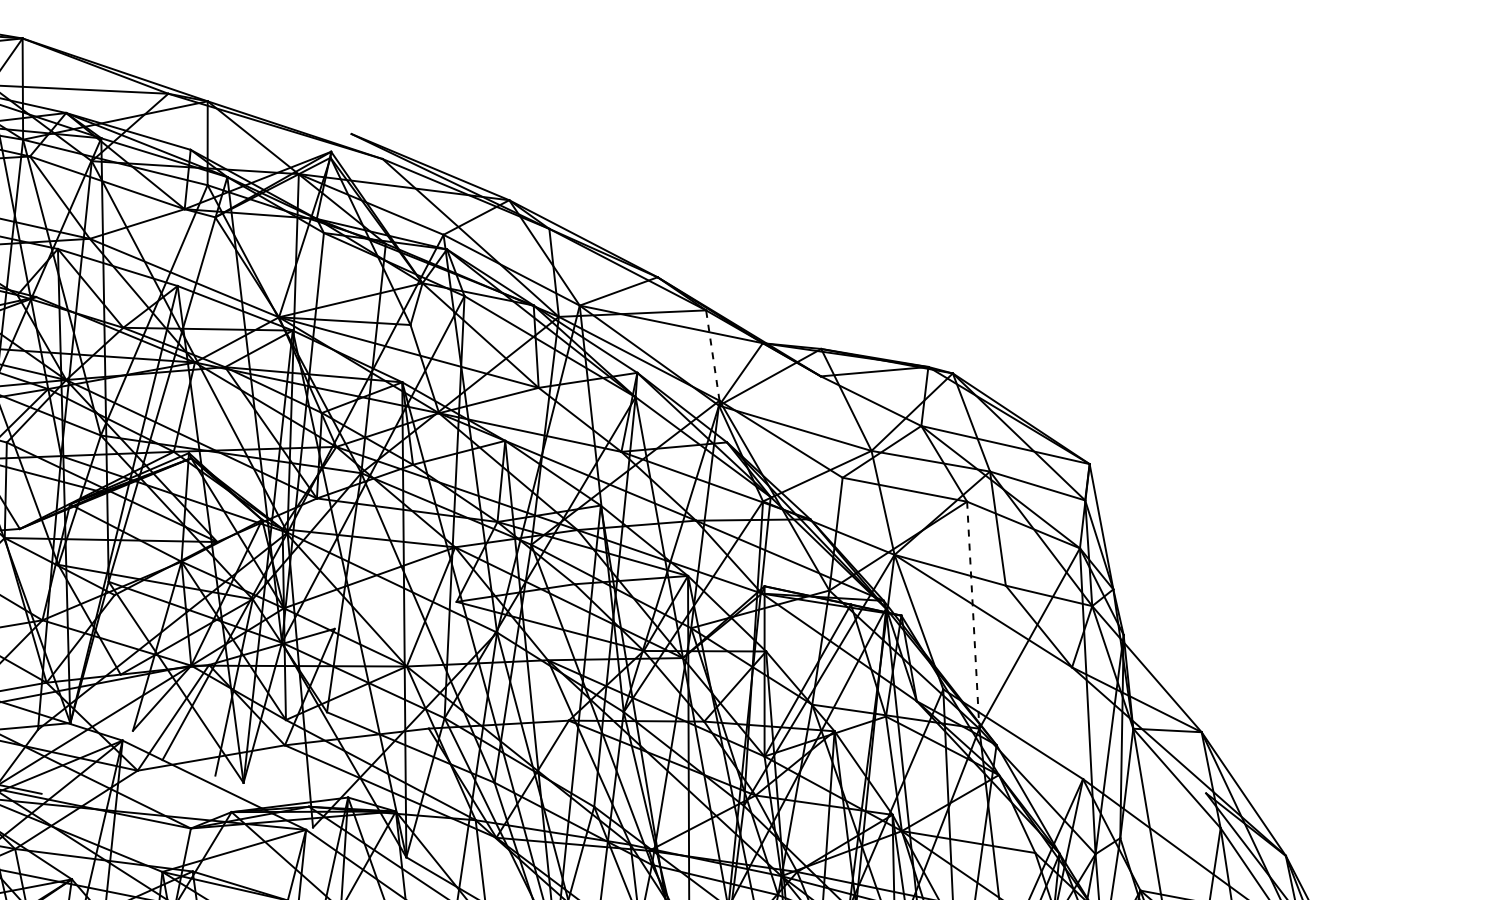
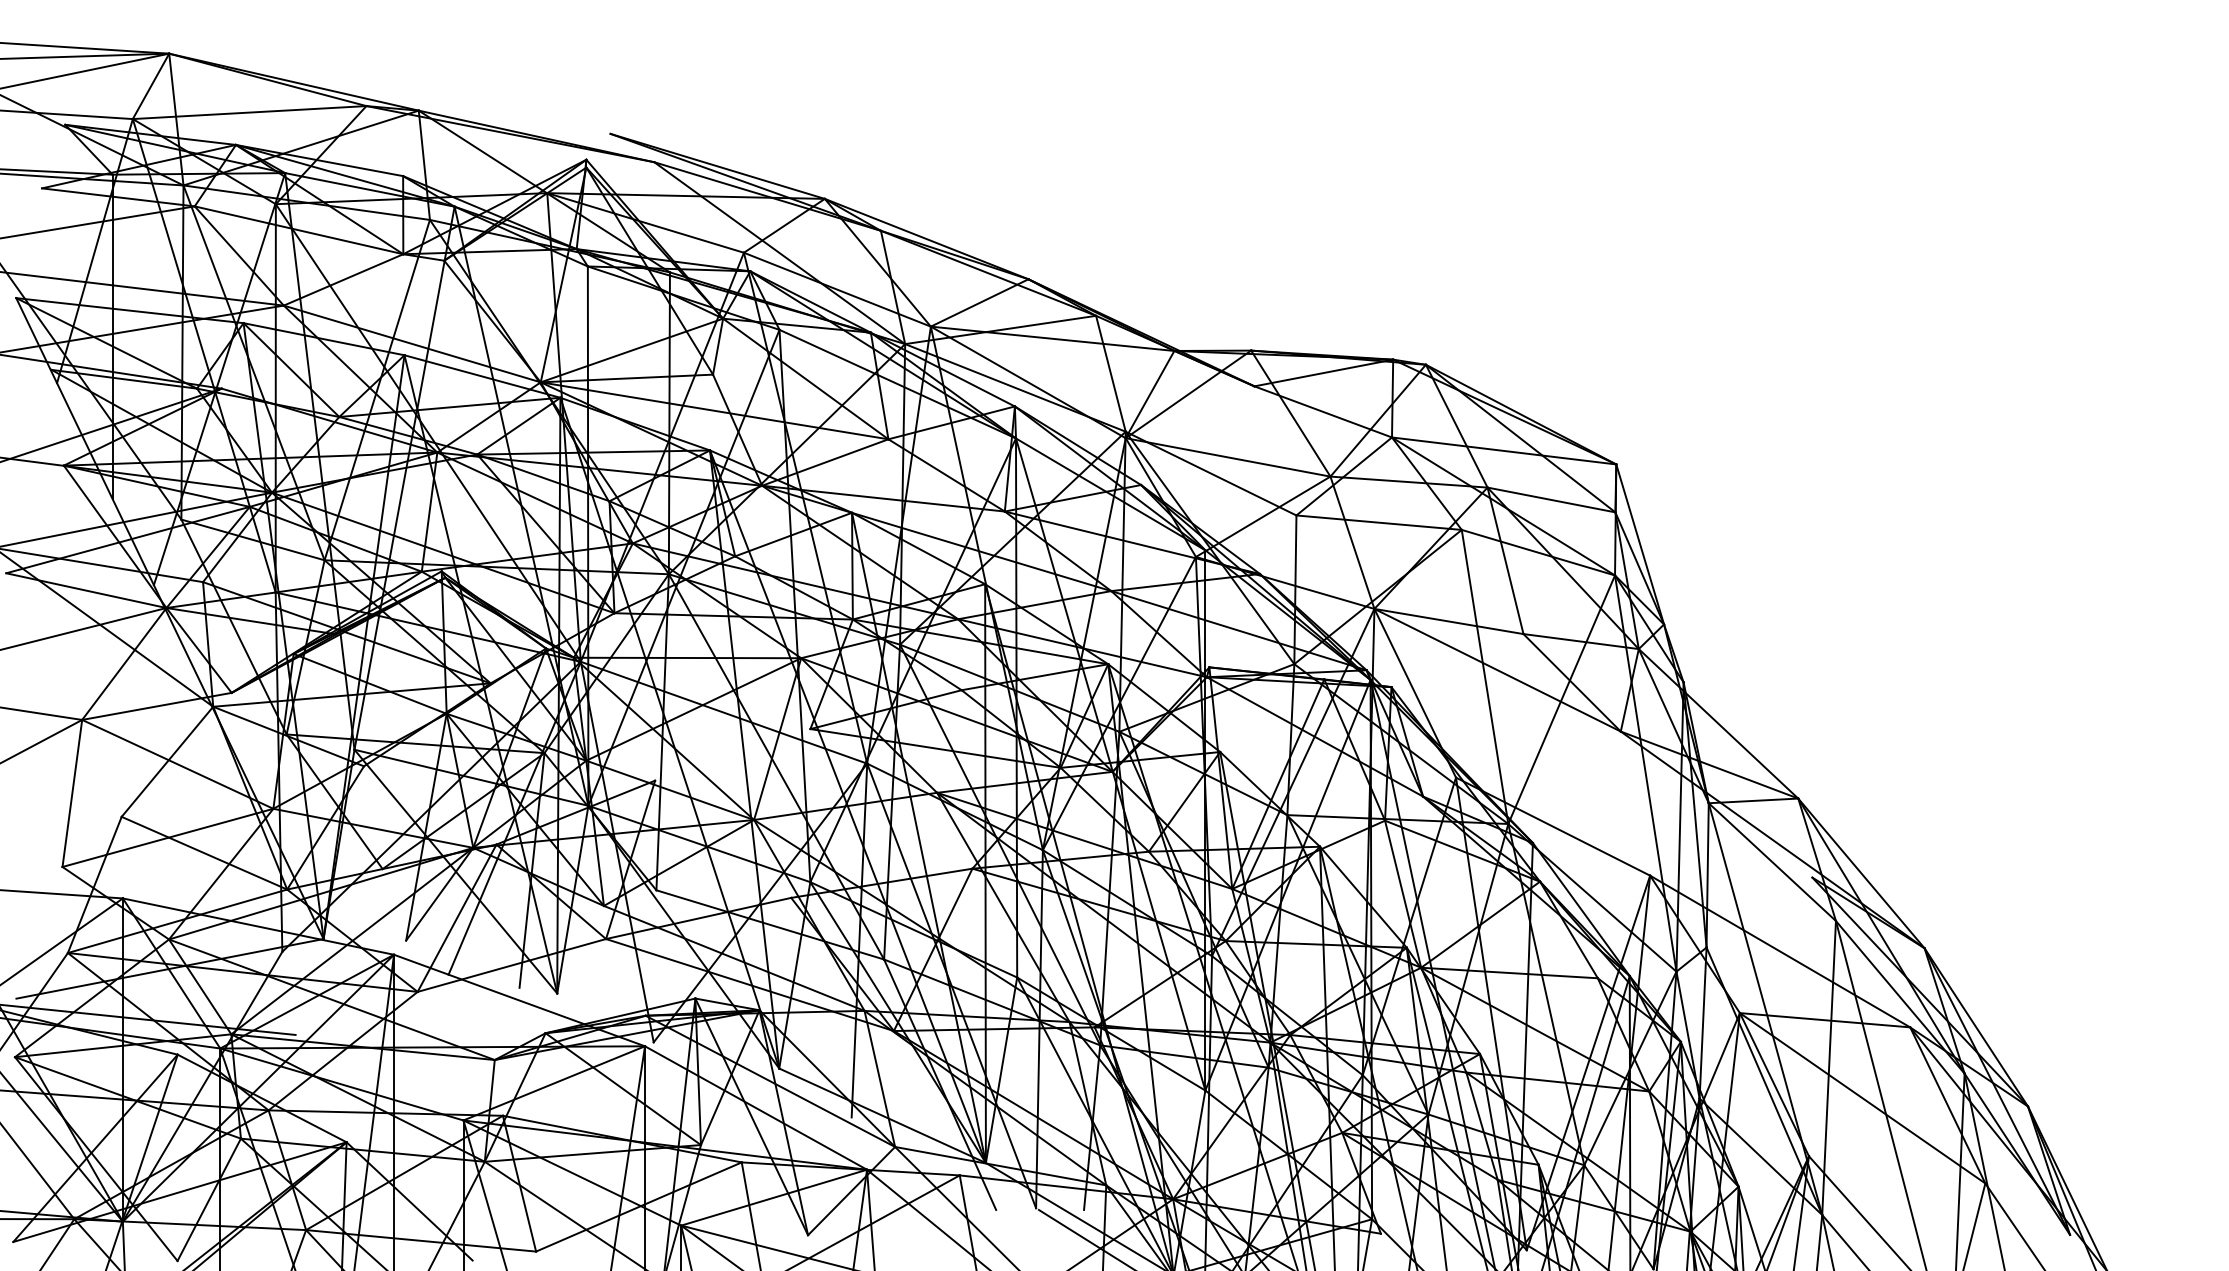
line: (712, 355) -> (1110, 373), dashed -> solid
line: (973, 614) -> (1485, 676), dashed -> solid

